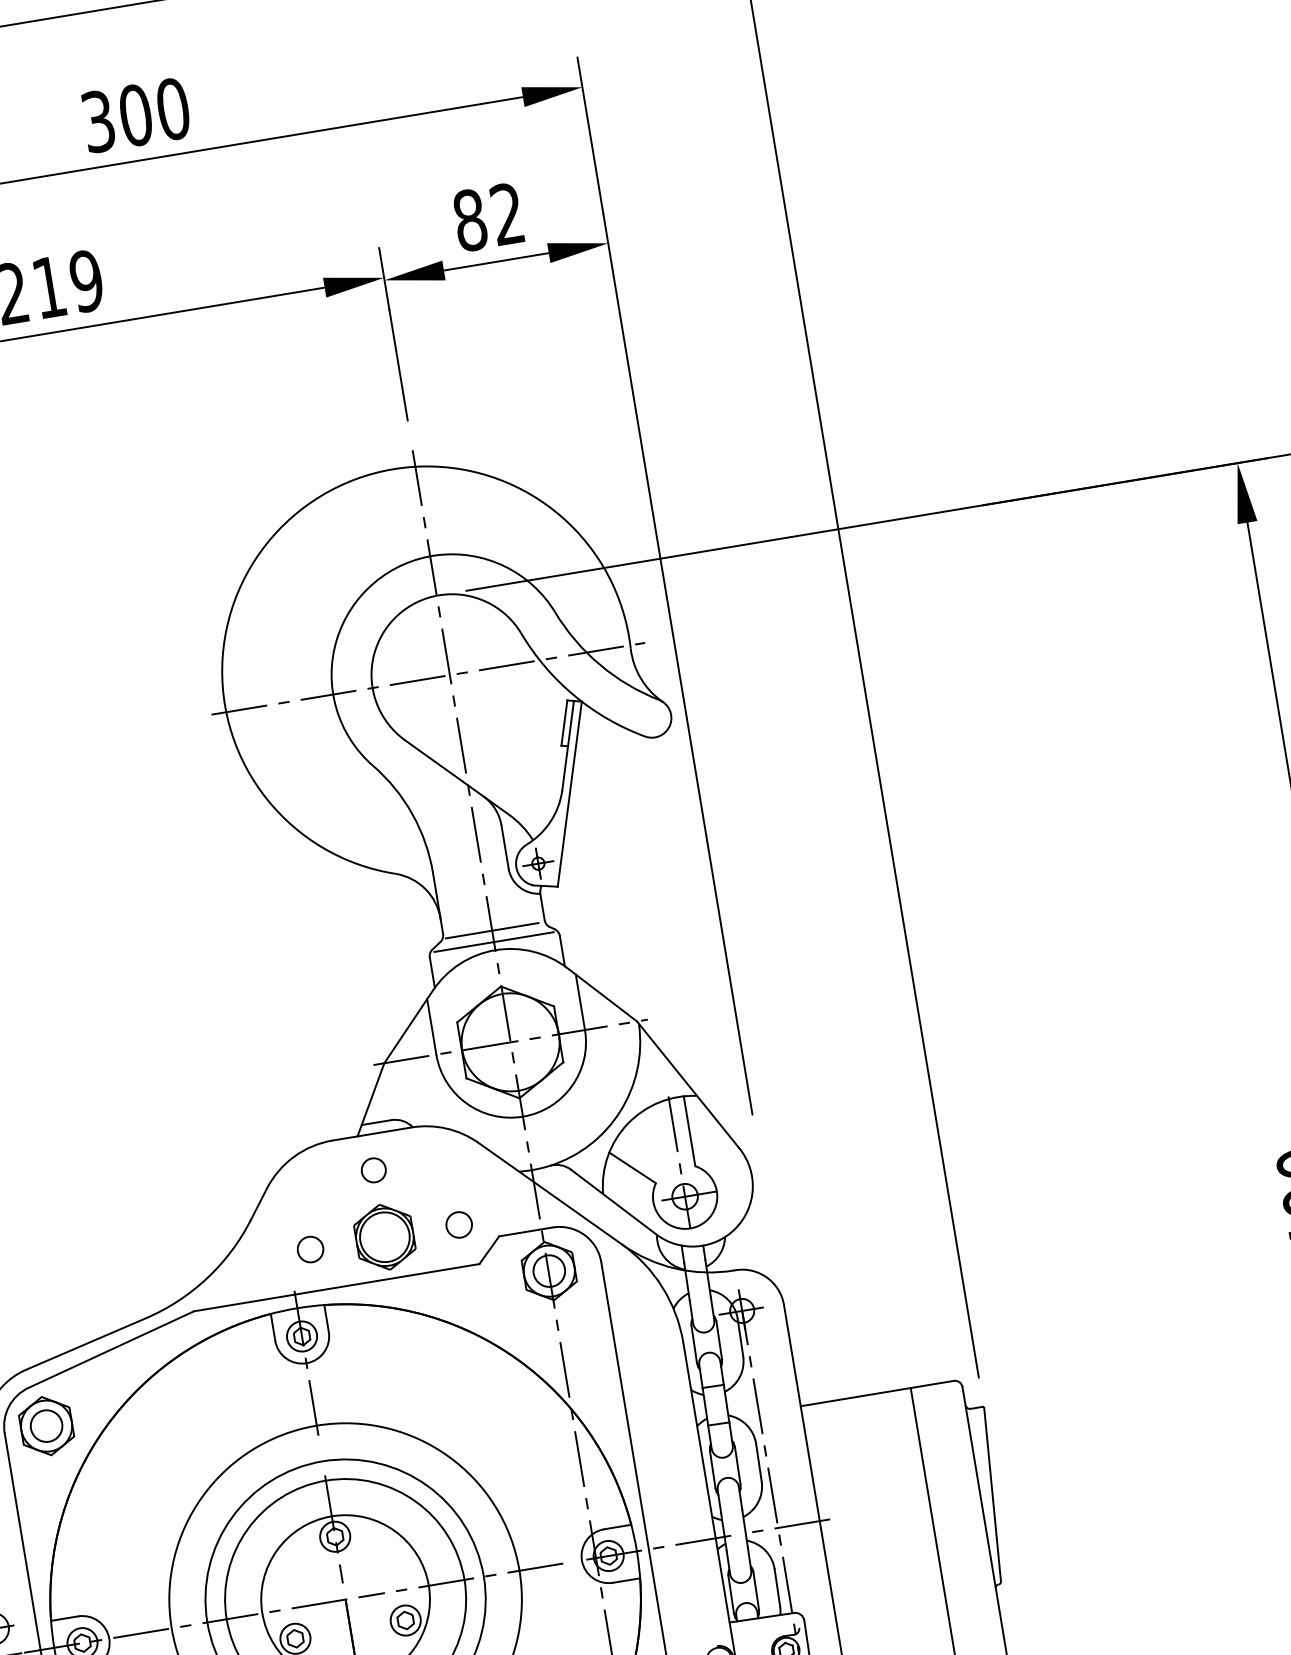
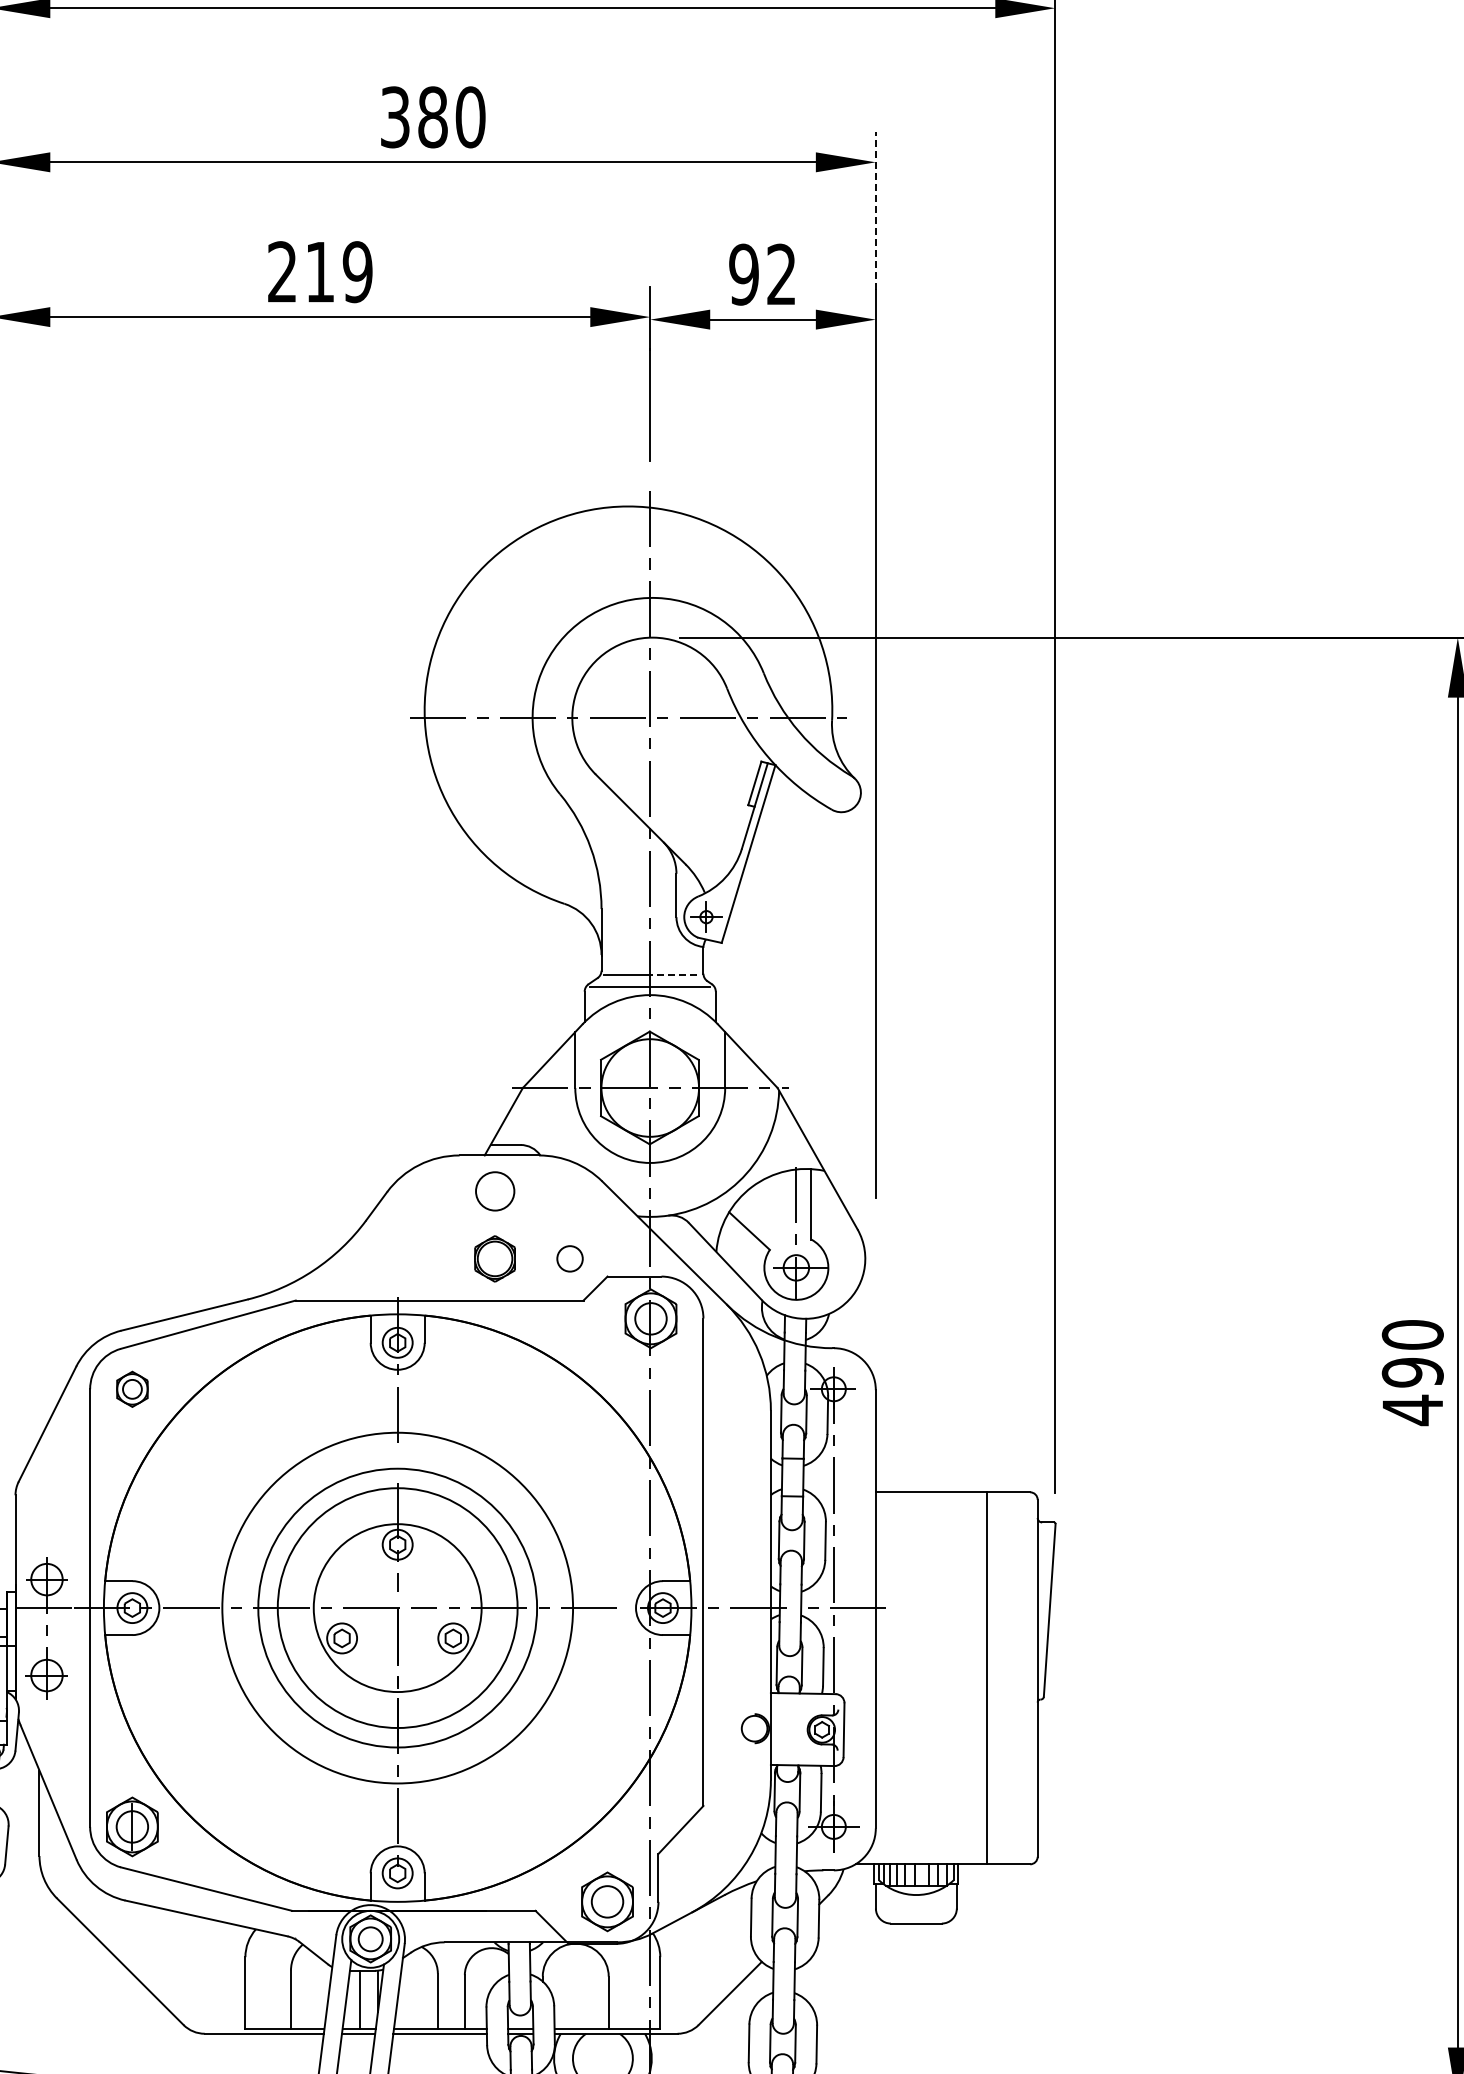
text: (135, 115) -> (432, 117), 300 -> 380
line: (590, 136) -> (875, 211), solid -> dashed
text: (469, 220) -> (743, 274), 82 -> 92
line: (515, 926) -> (673, 975), solid -> dashed
circle: (373, 1170) -> (494, 1191), size x1.6
part: (384, 1236) -> (494, 1258), size x0.7
circle: (309, 1249) -> (419, 1258), removed
part: (46, 1426) -> (132, 1389), size x0.6

